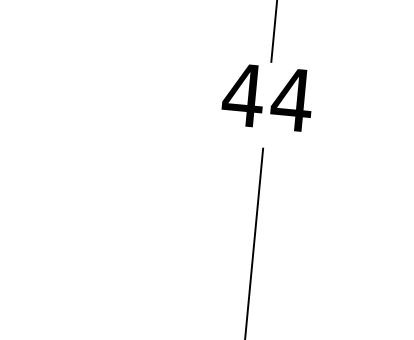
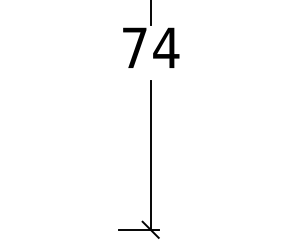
text: (243, 94) -> (134, 47), 44 -> 74

